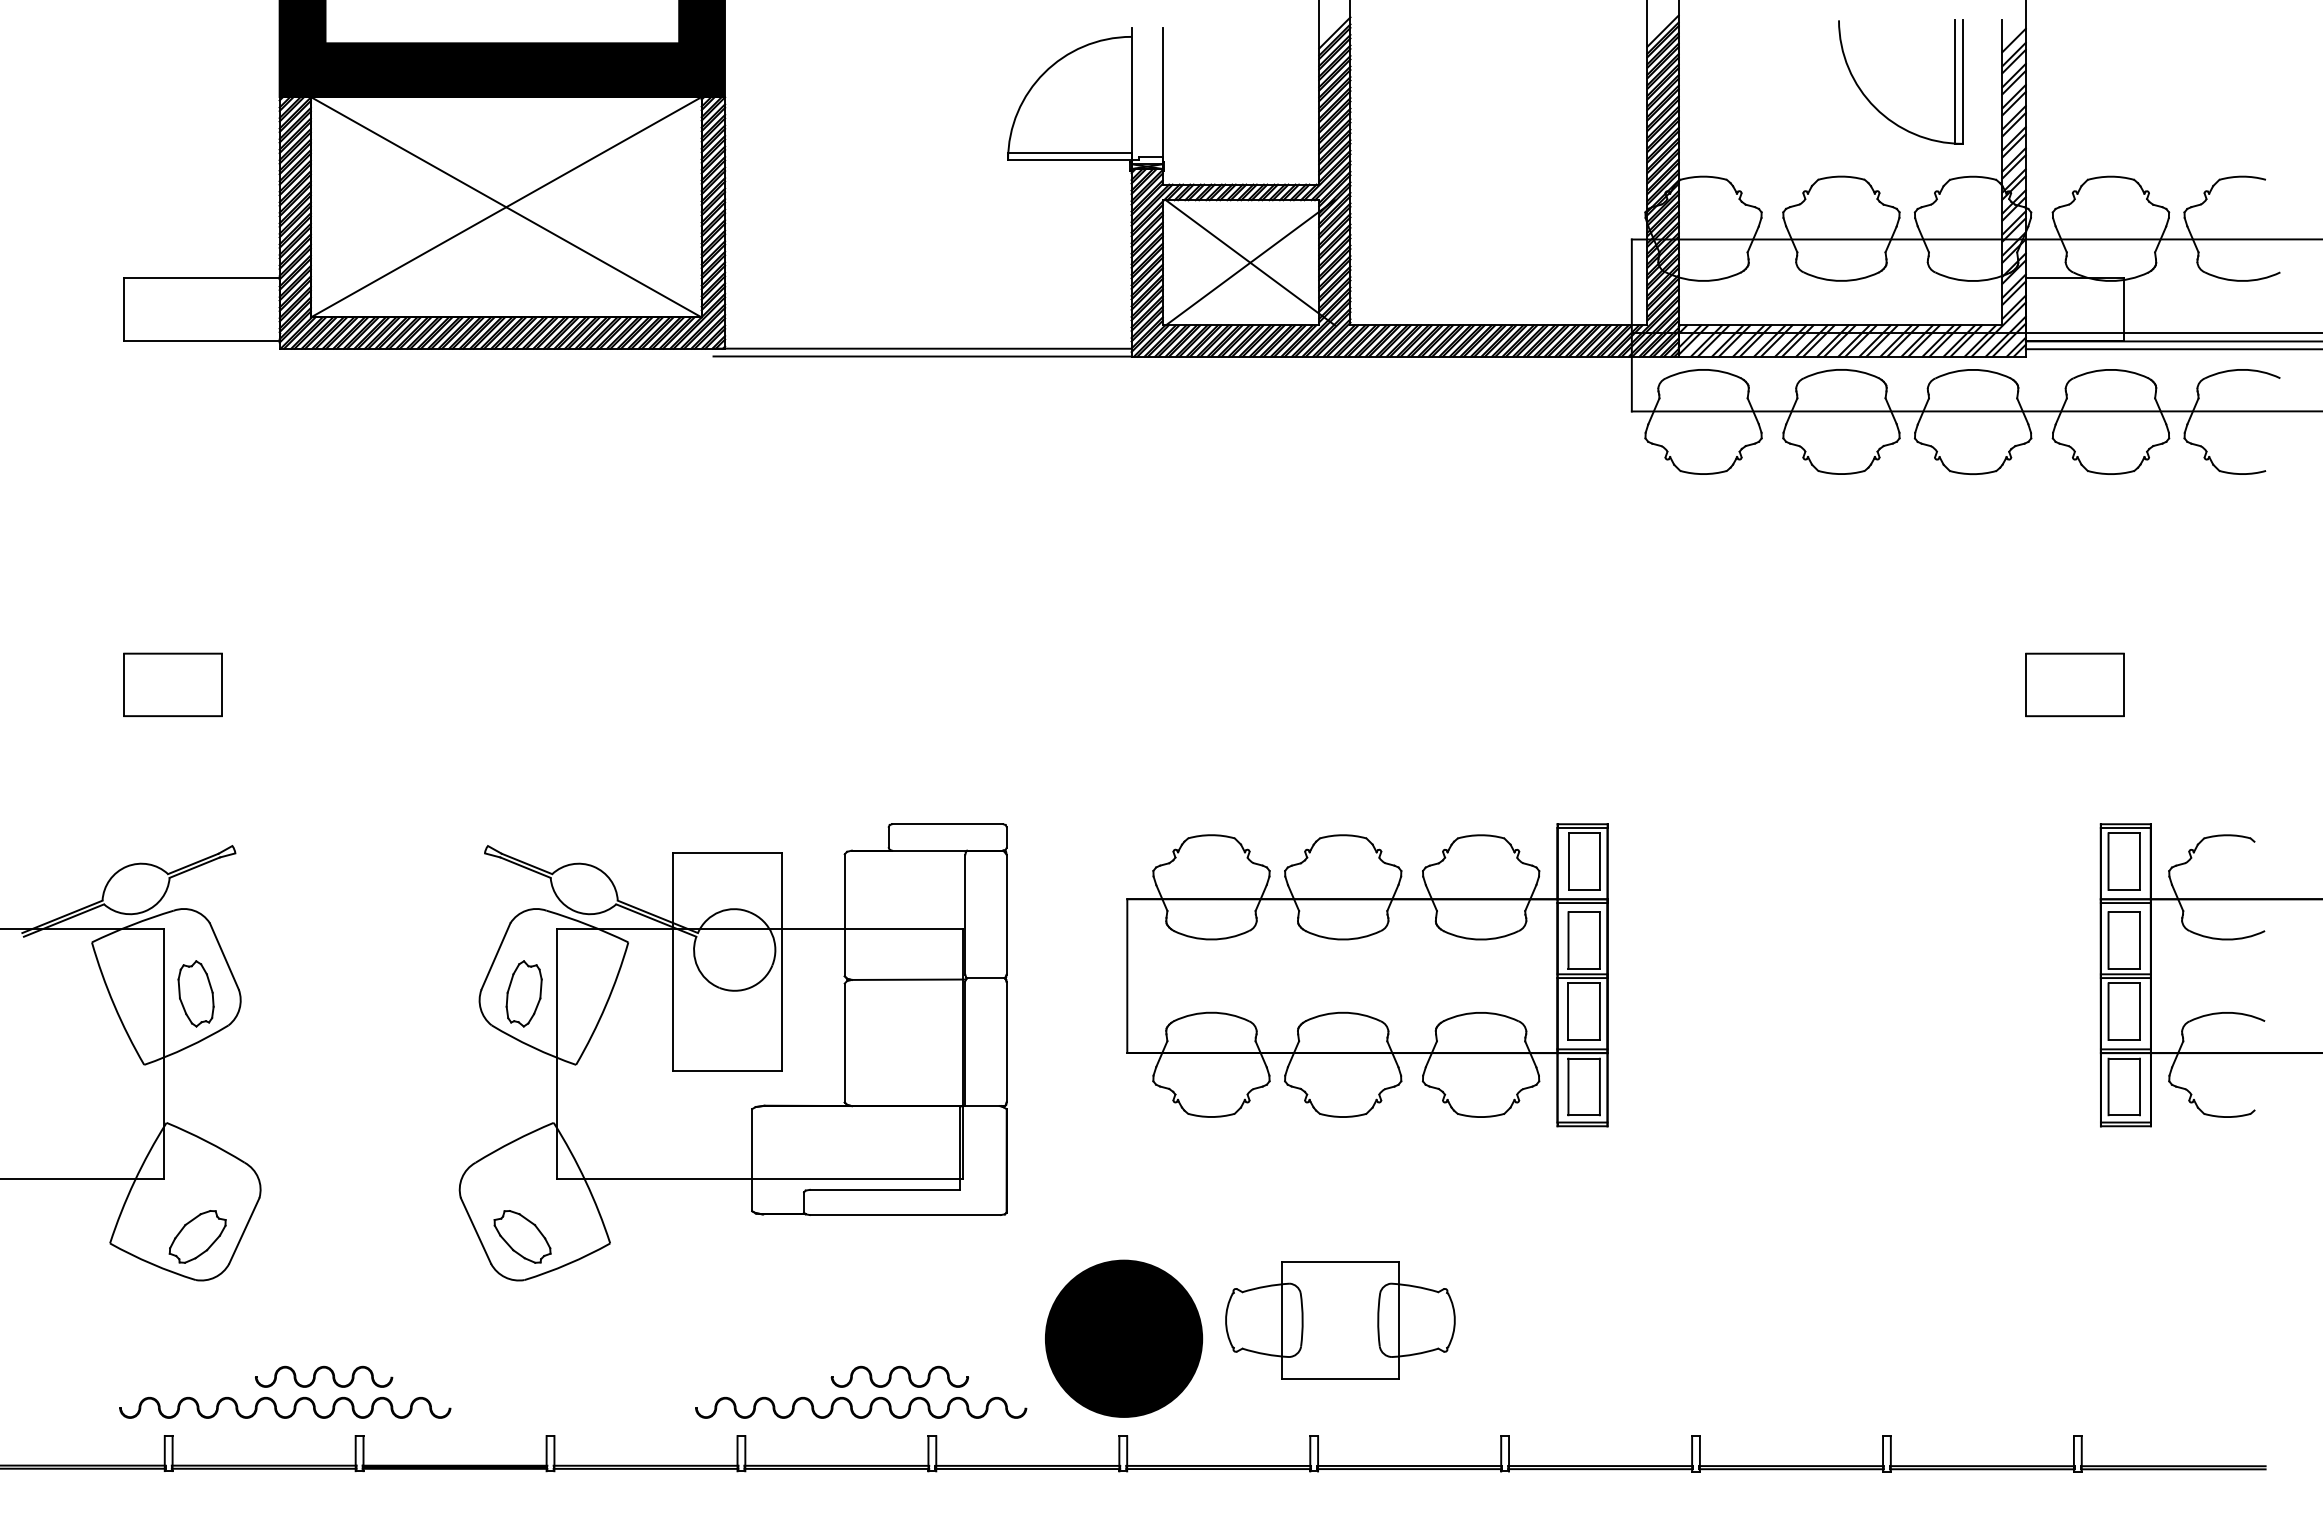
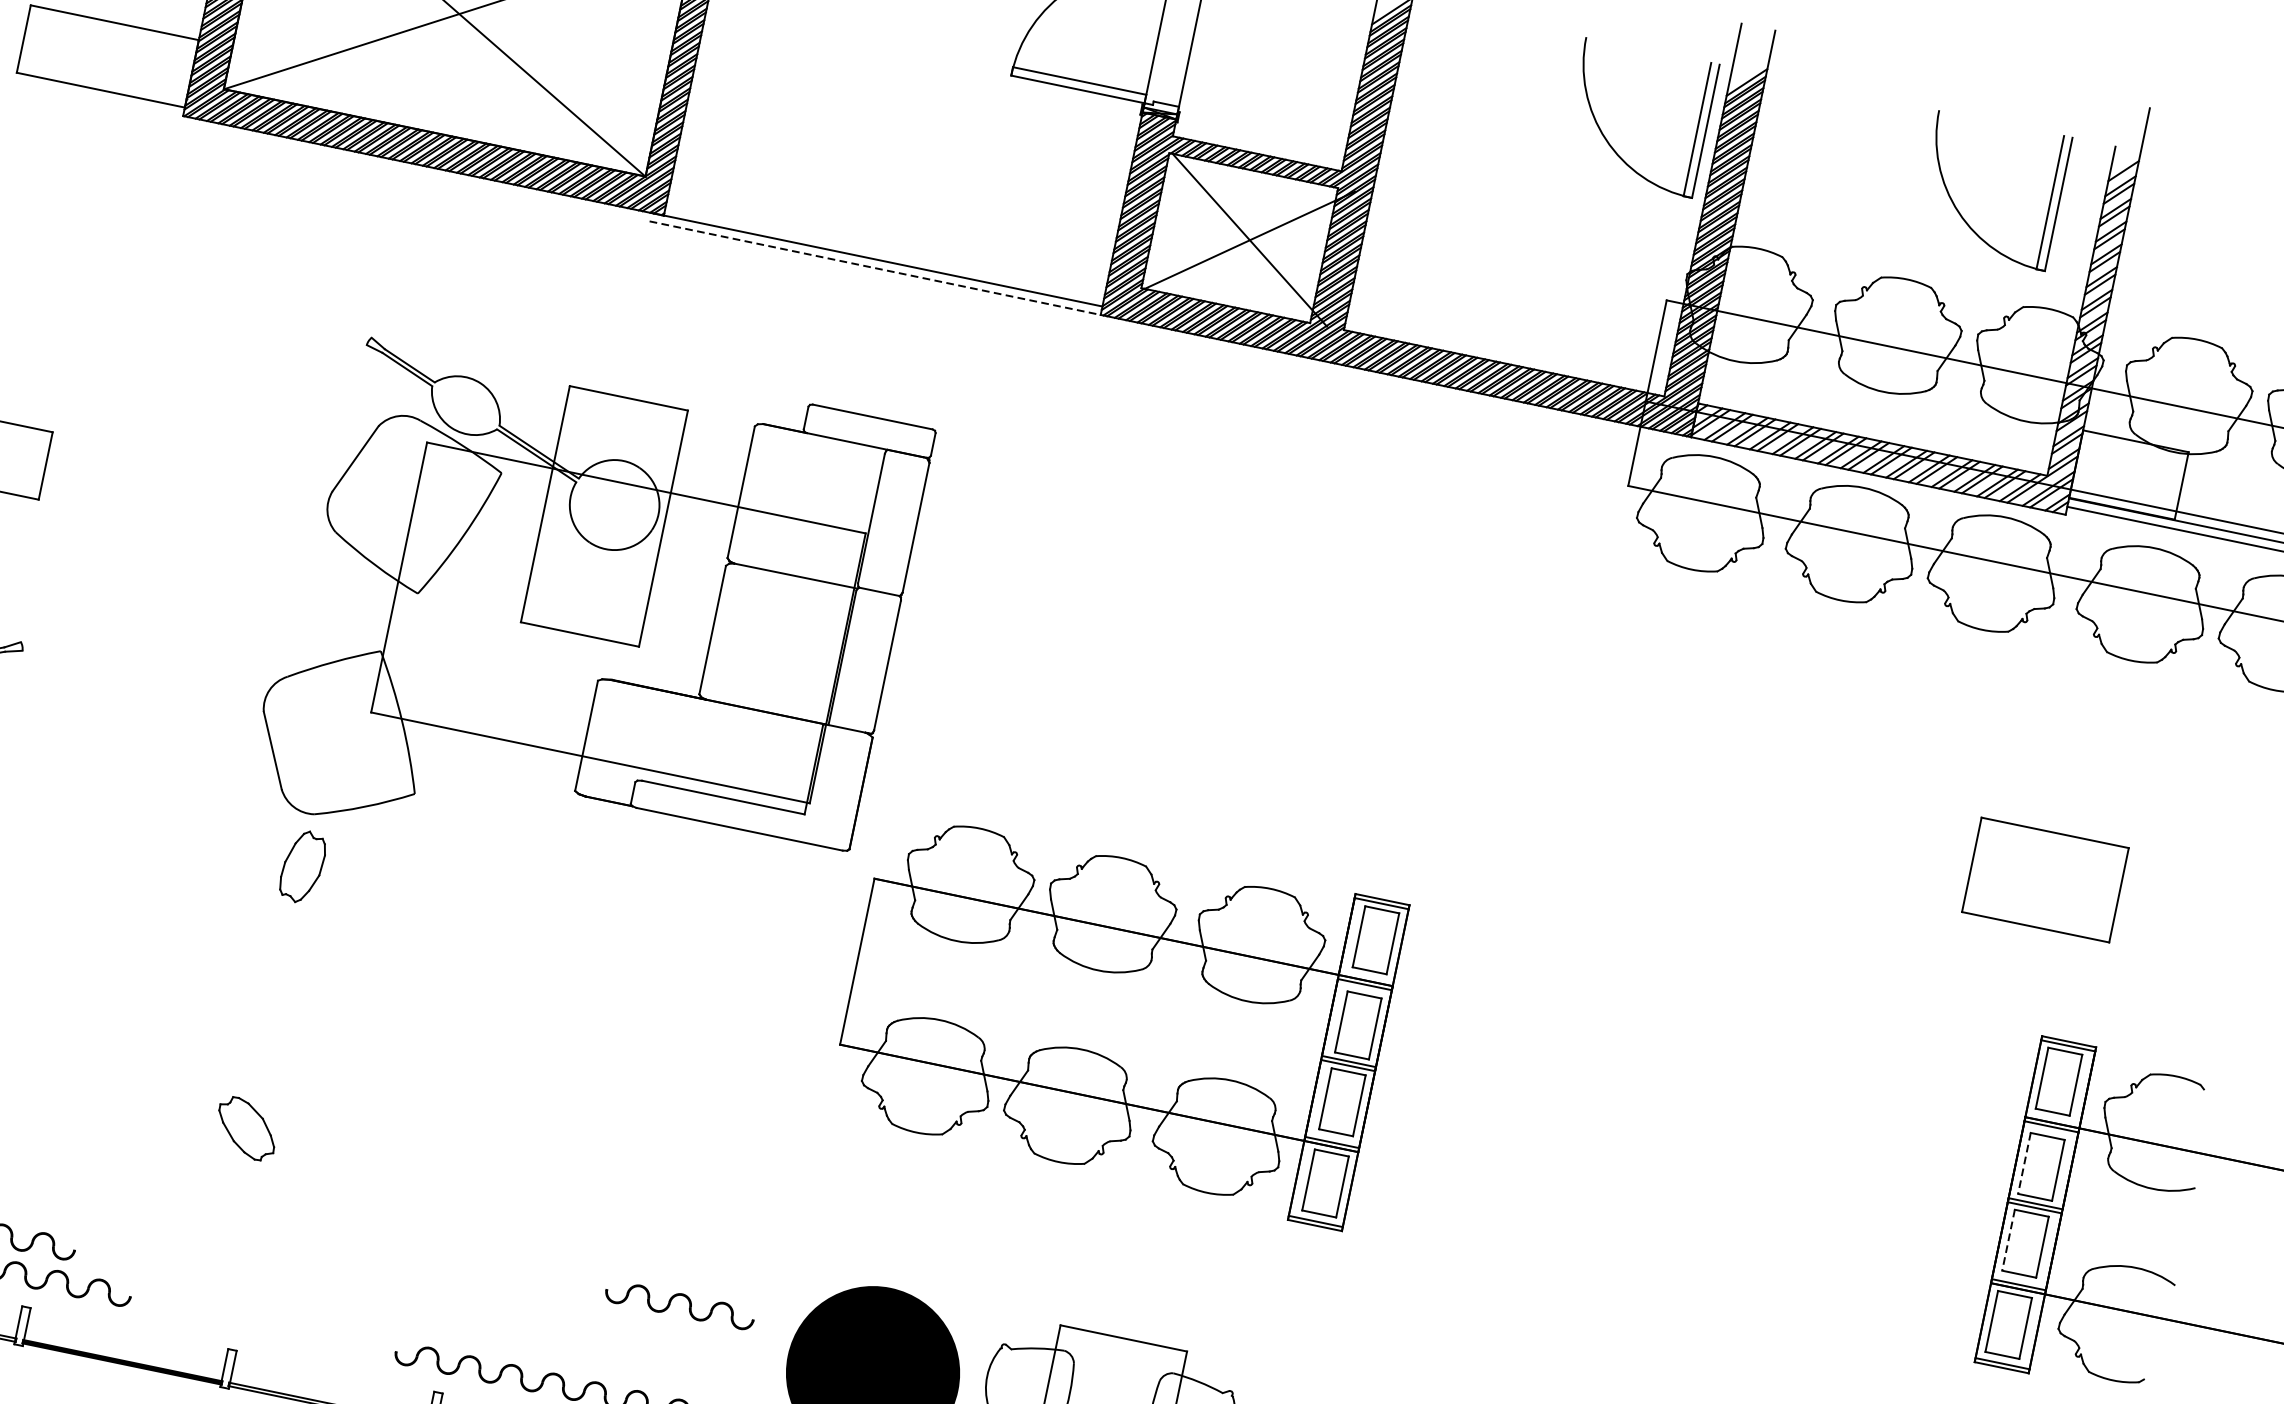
part: (1548, 106) -> (1606, 138), added
line: (923, 356) -> (876, 268), solid -> dashed
part: (2074, 684) -> (2044, 879), size x1.4
line: (2108, 941) -> (2024, 1164), solid -> dashed
part: (1367, 975) -> (1116, 1014), moved
line: (2108, 1012) -> (2008, 1241), solid -> dashed
part: (732, 1052) -> (589, 615), moved
part: (896, 1369) -> (677, 1296), moved

